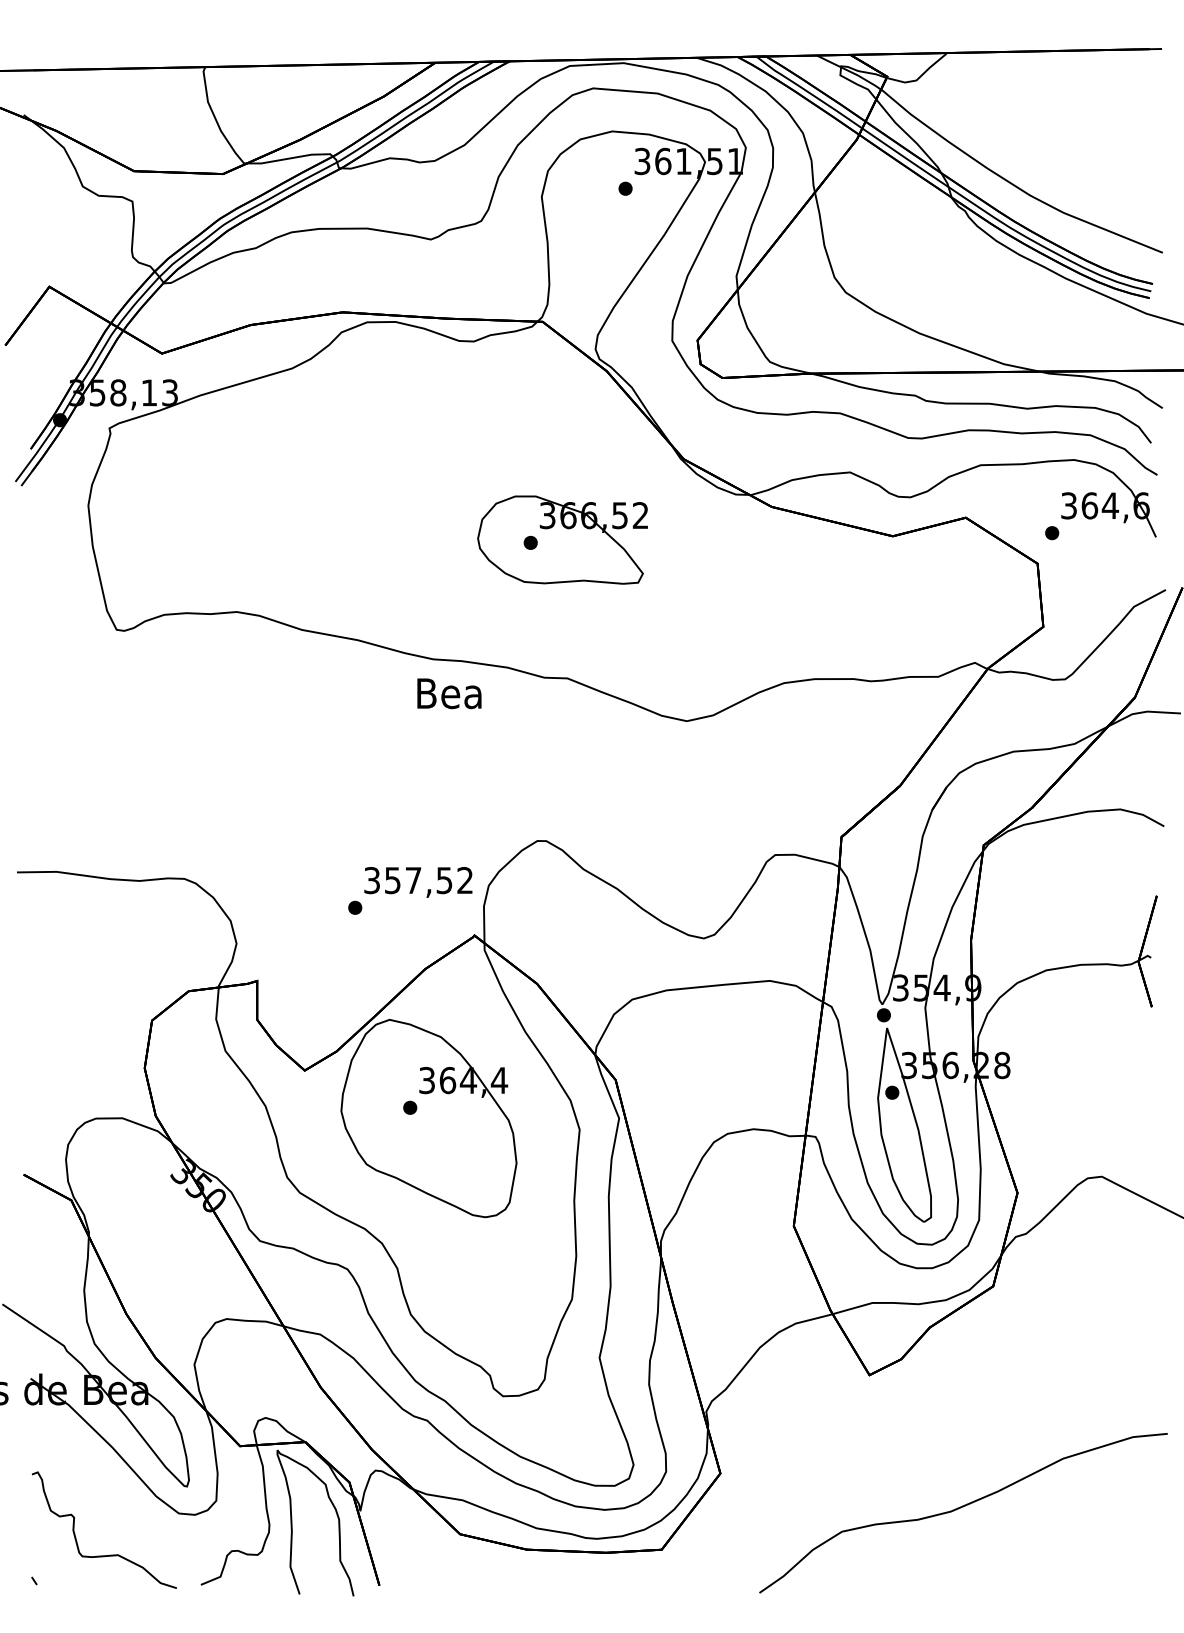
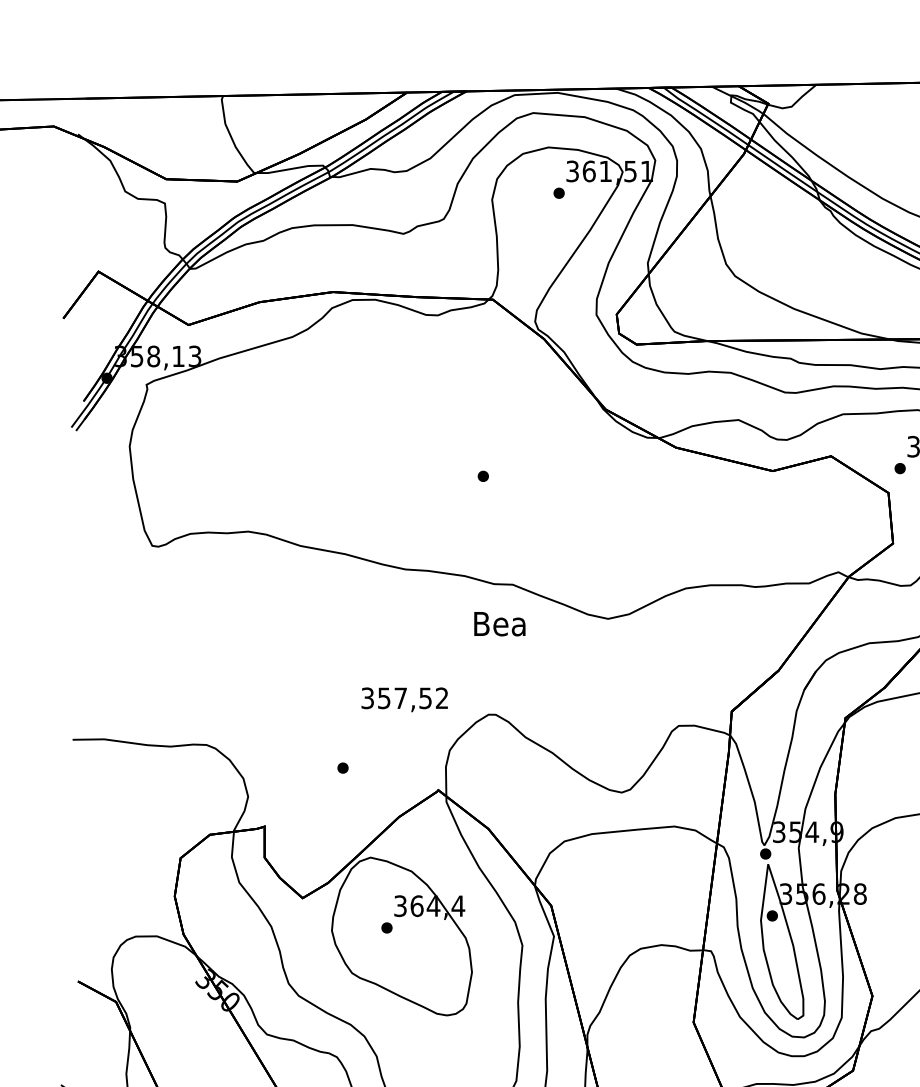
part: (562, 539) -> (508, 473), removed
text: (449, 693) -> (499, 623), moved
text: (418, 882) -> (404, 699), moved

